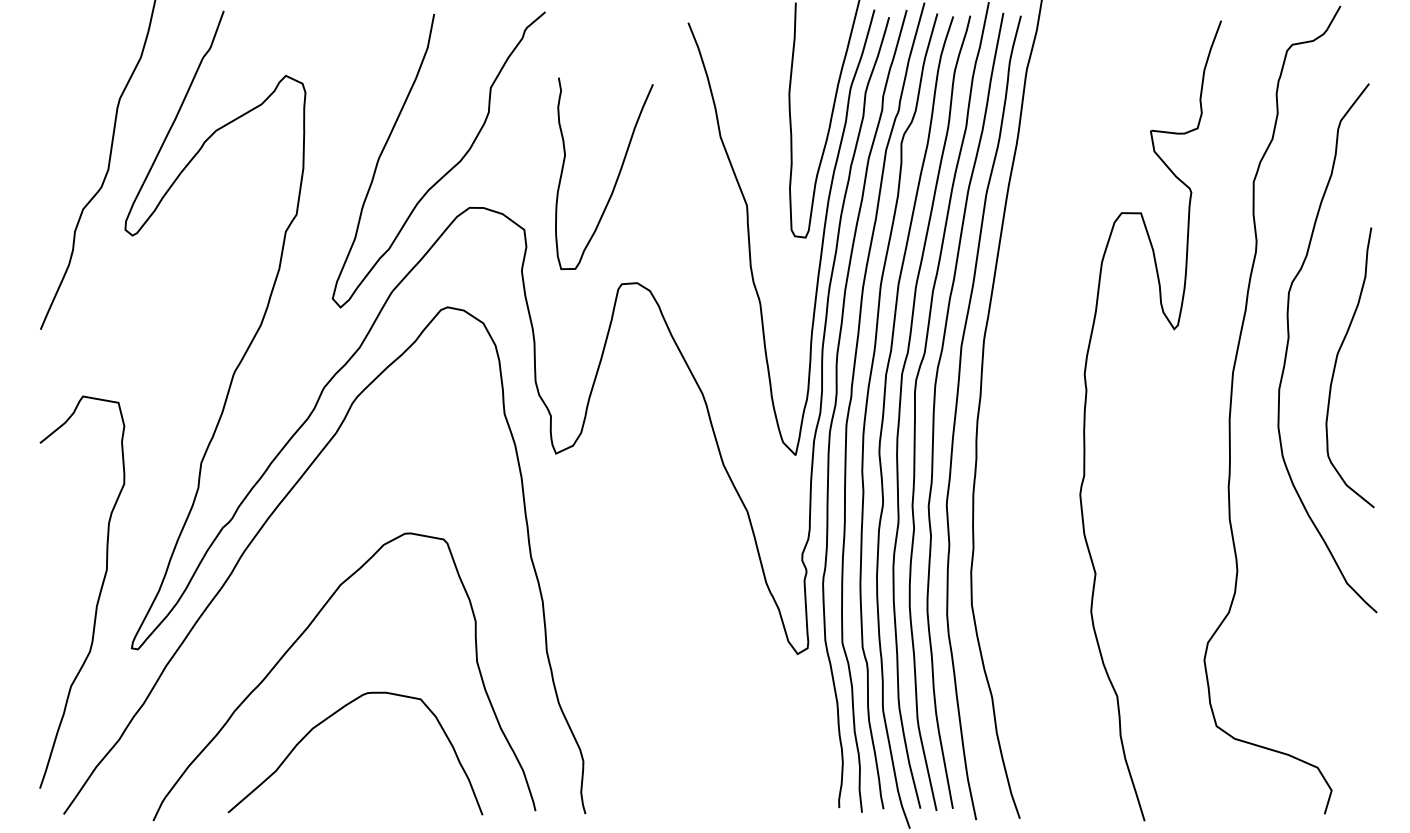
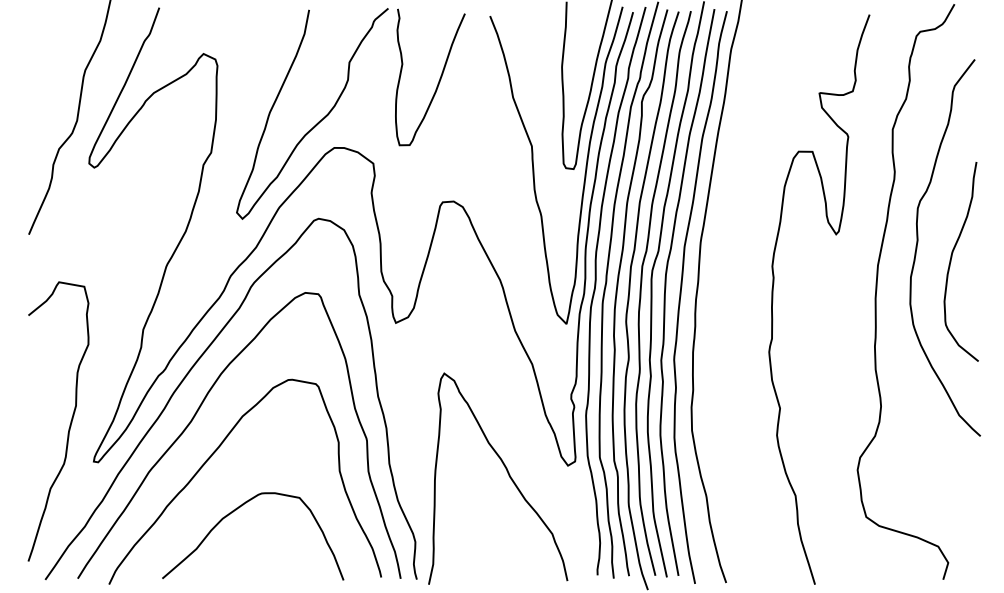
curve: (616, 178) -> (438, 80), moved
curve: (277, 579) -> (197, 412), added
curve: (714, 668) -> (508, 475), added

